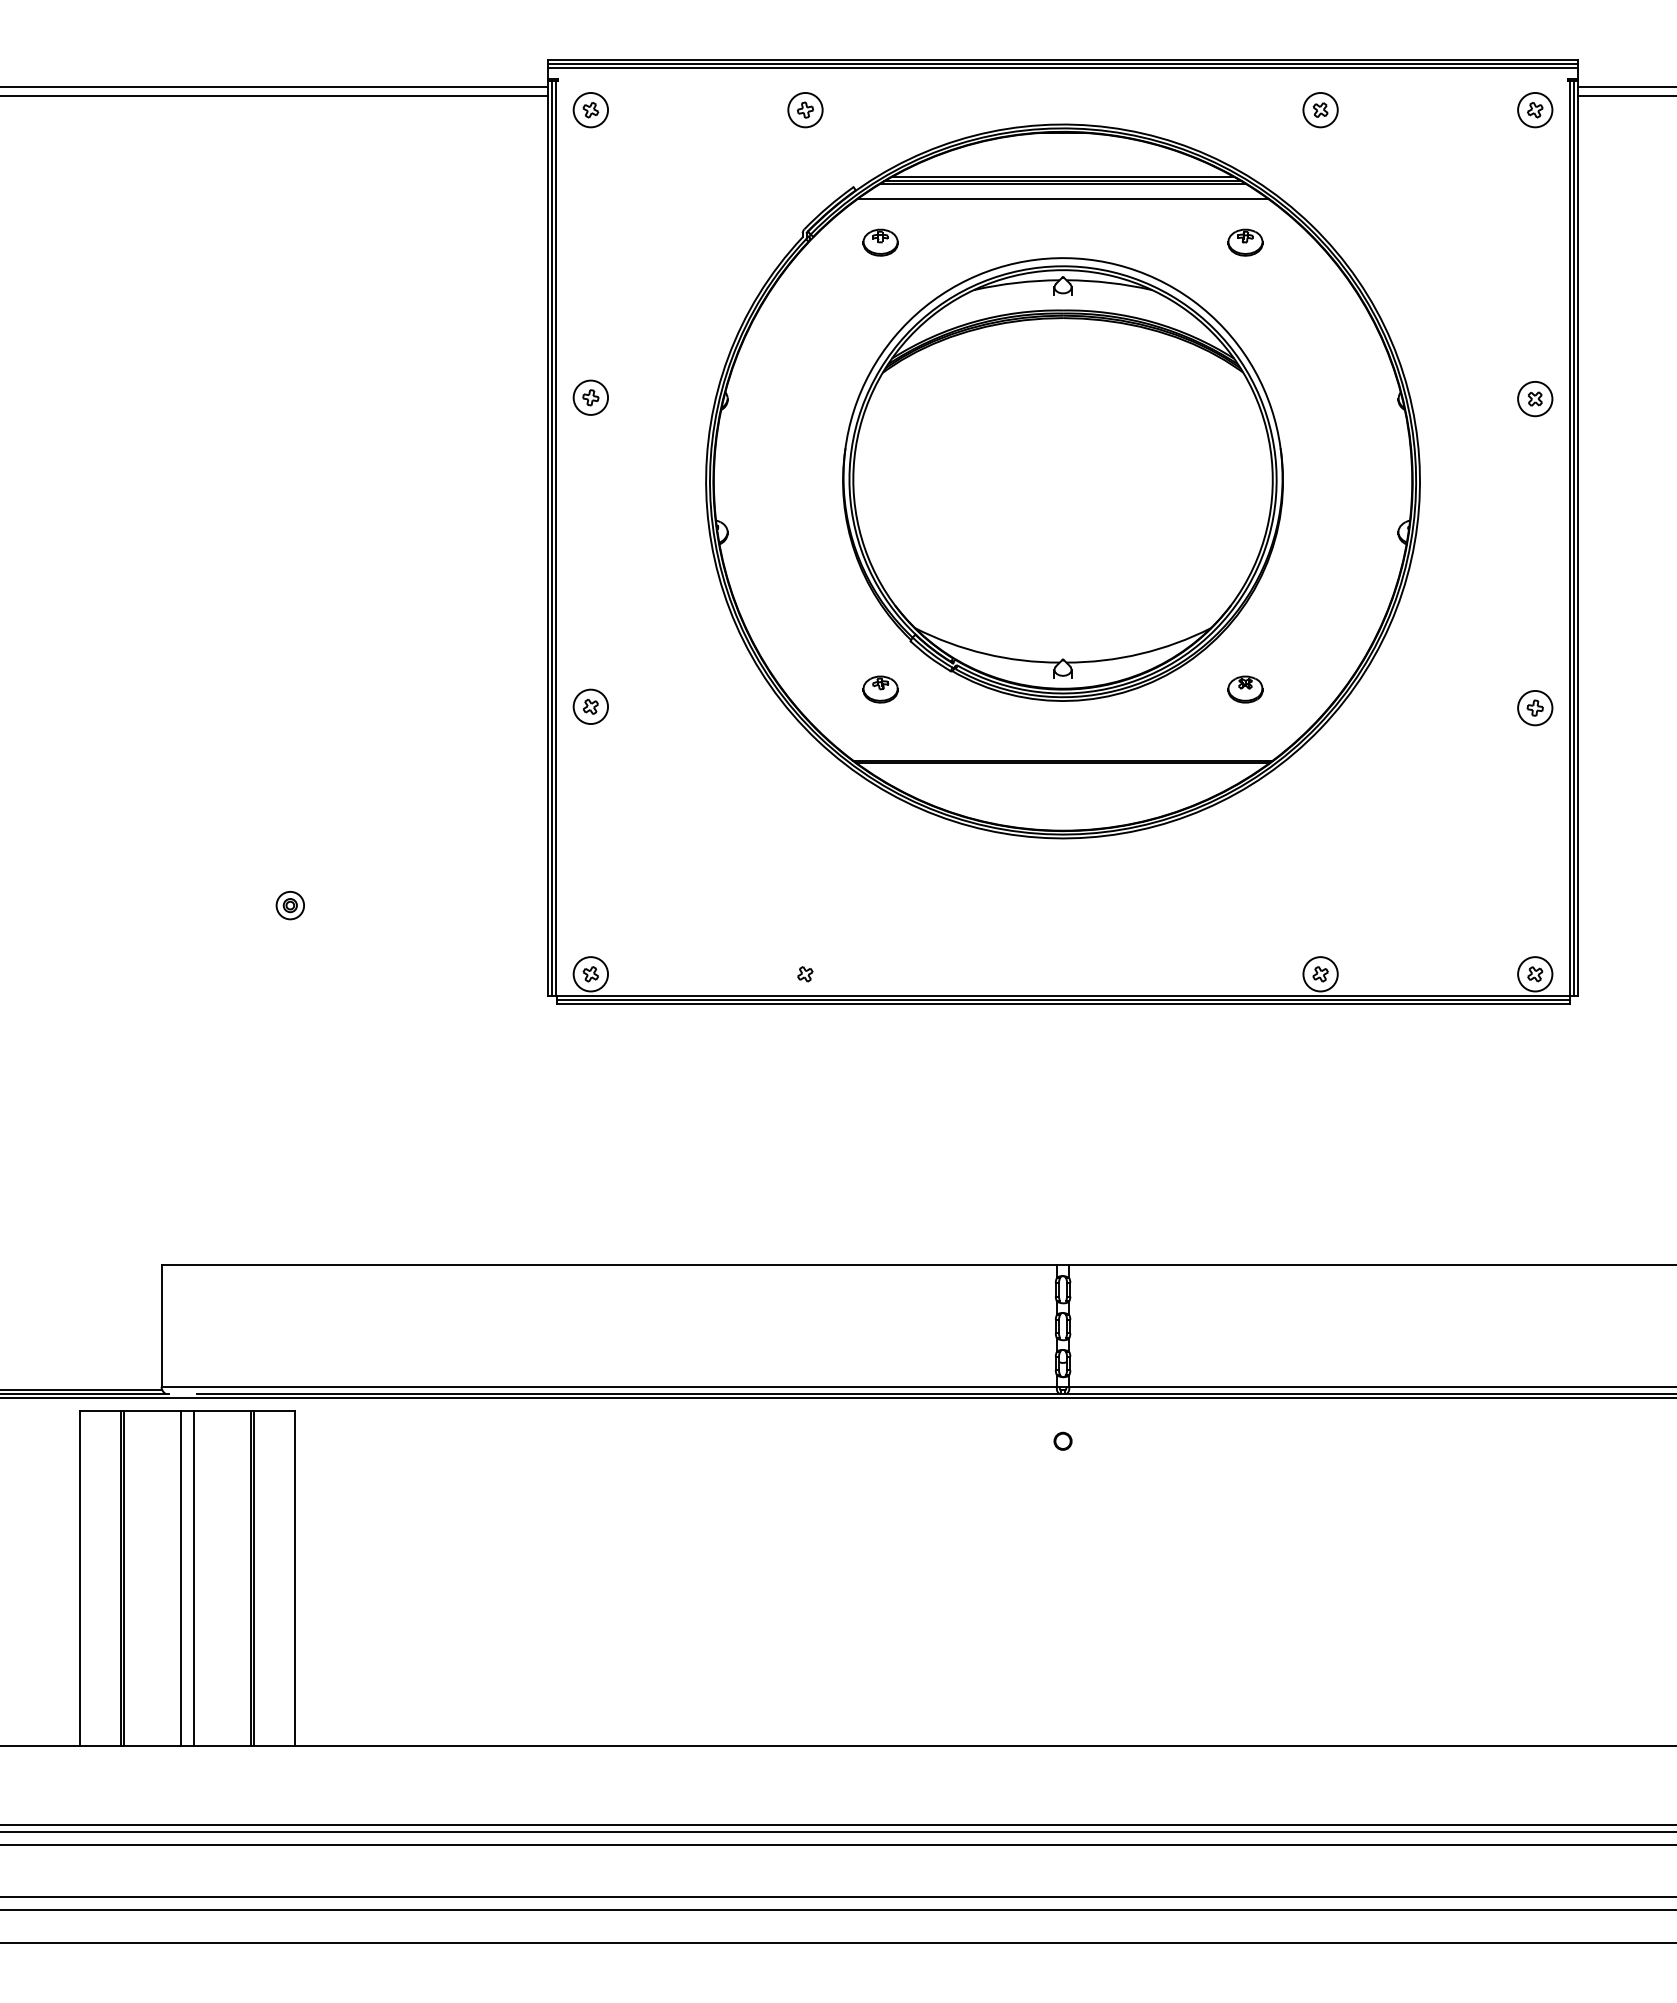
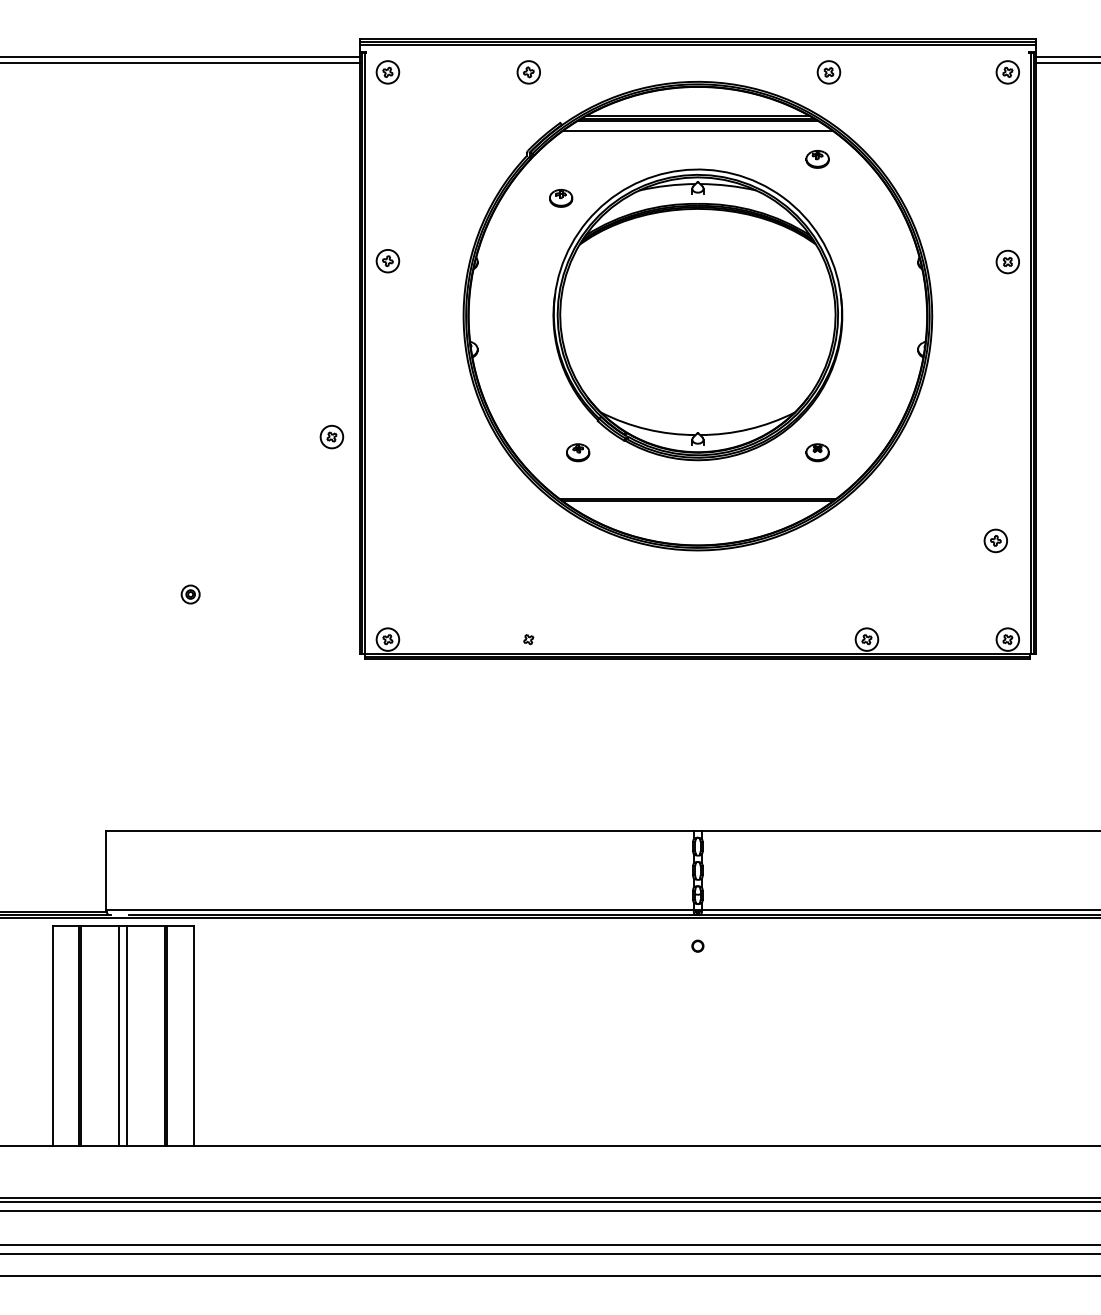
part: (1319, 110) -> (828, 72), moved
part: (881, 242) -> (561, 198), moved
part: (590, 705) -> (331, 436), moved
part: (1534, 707) -> (995, 540), moved

